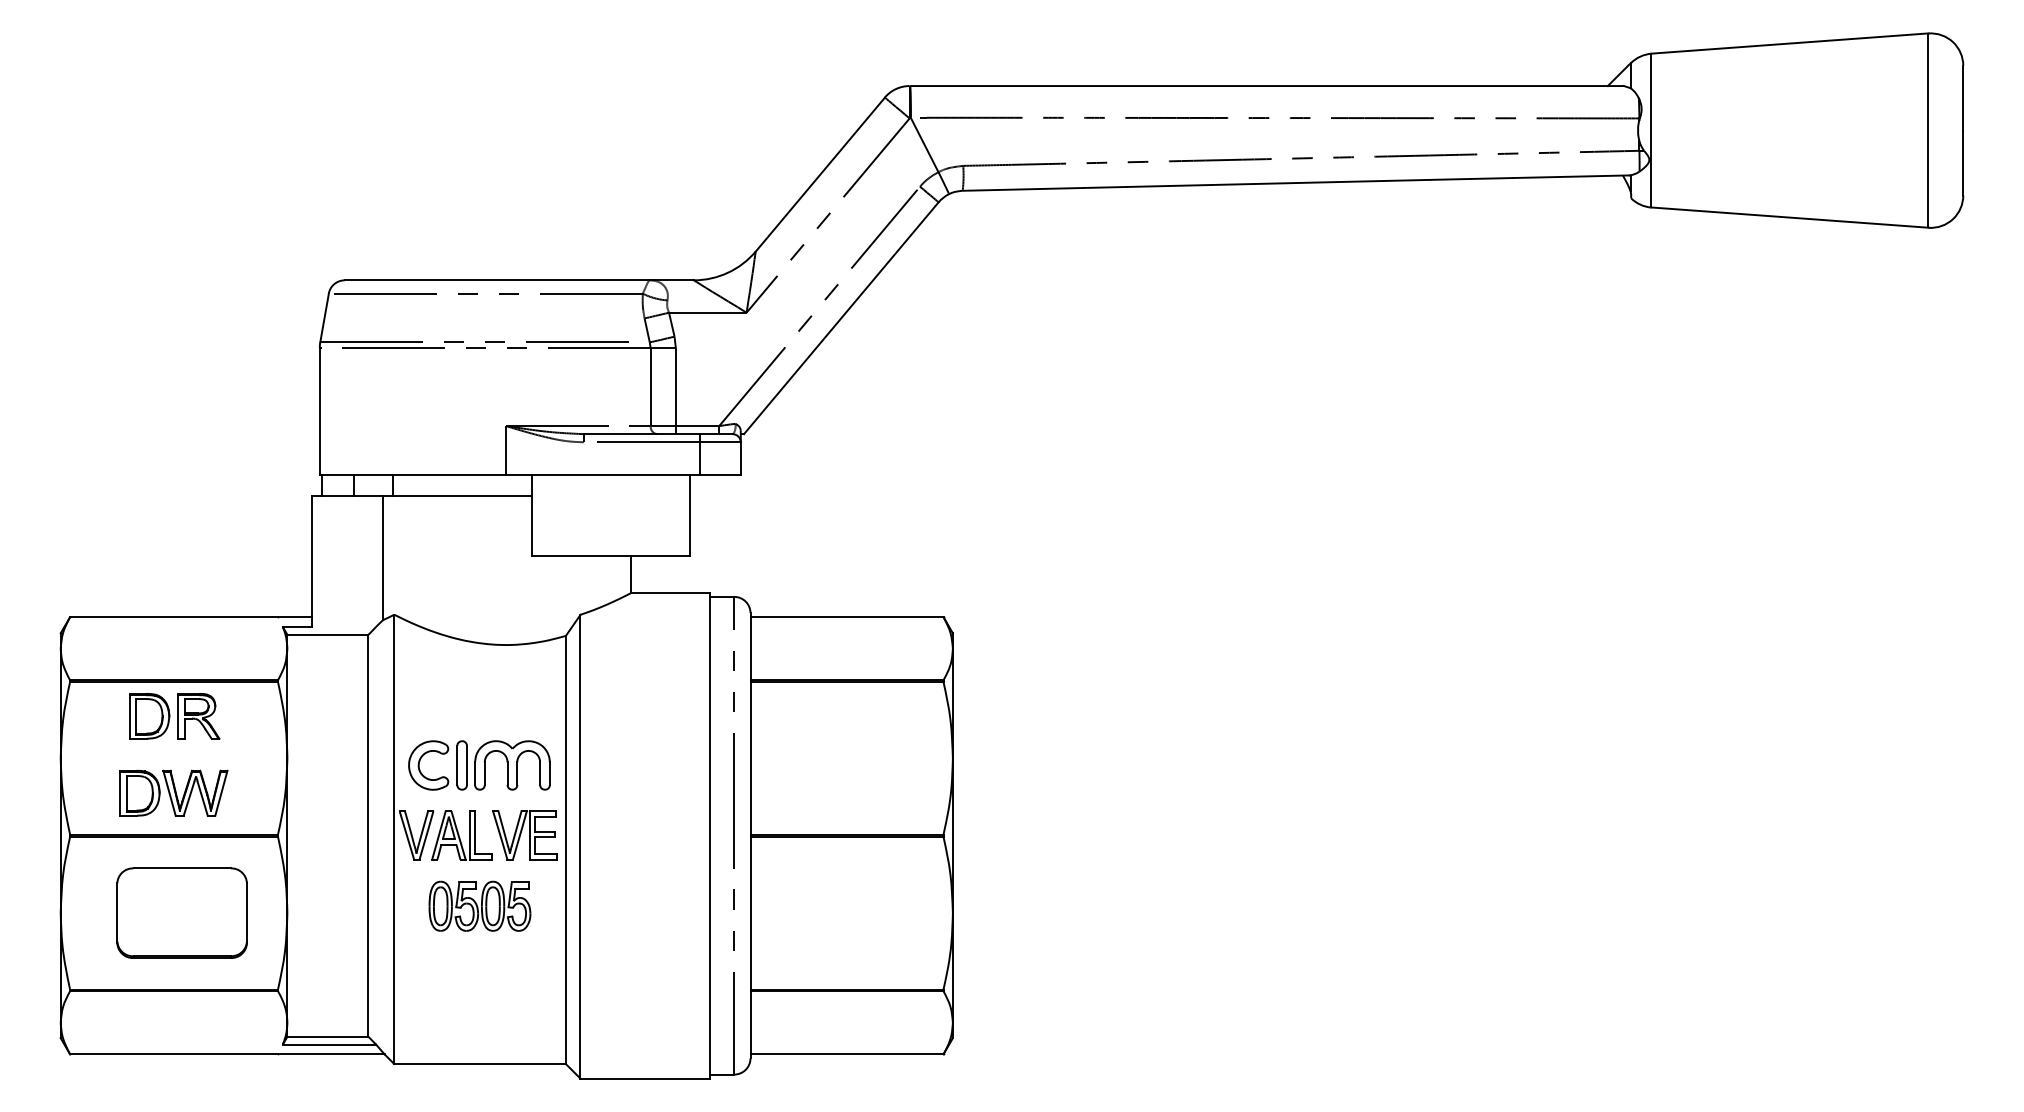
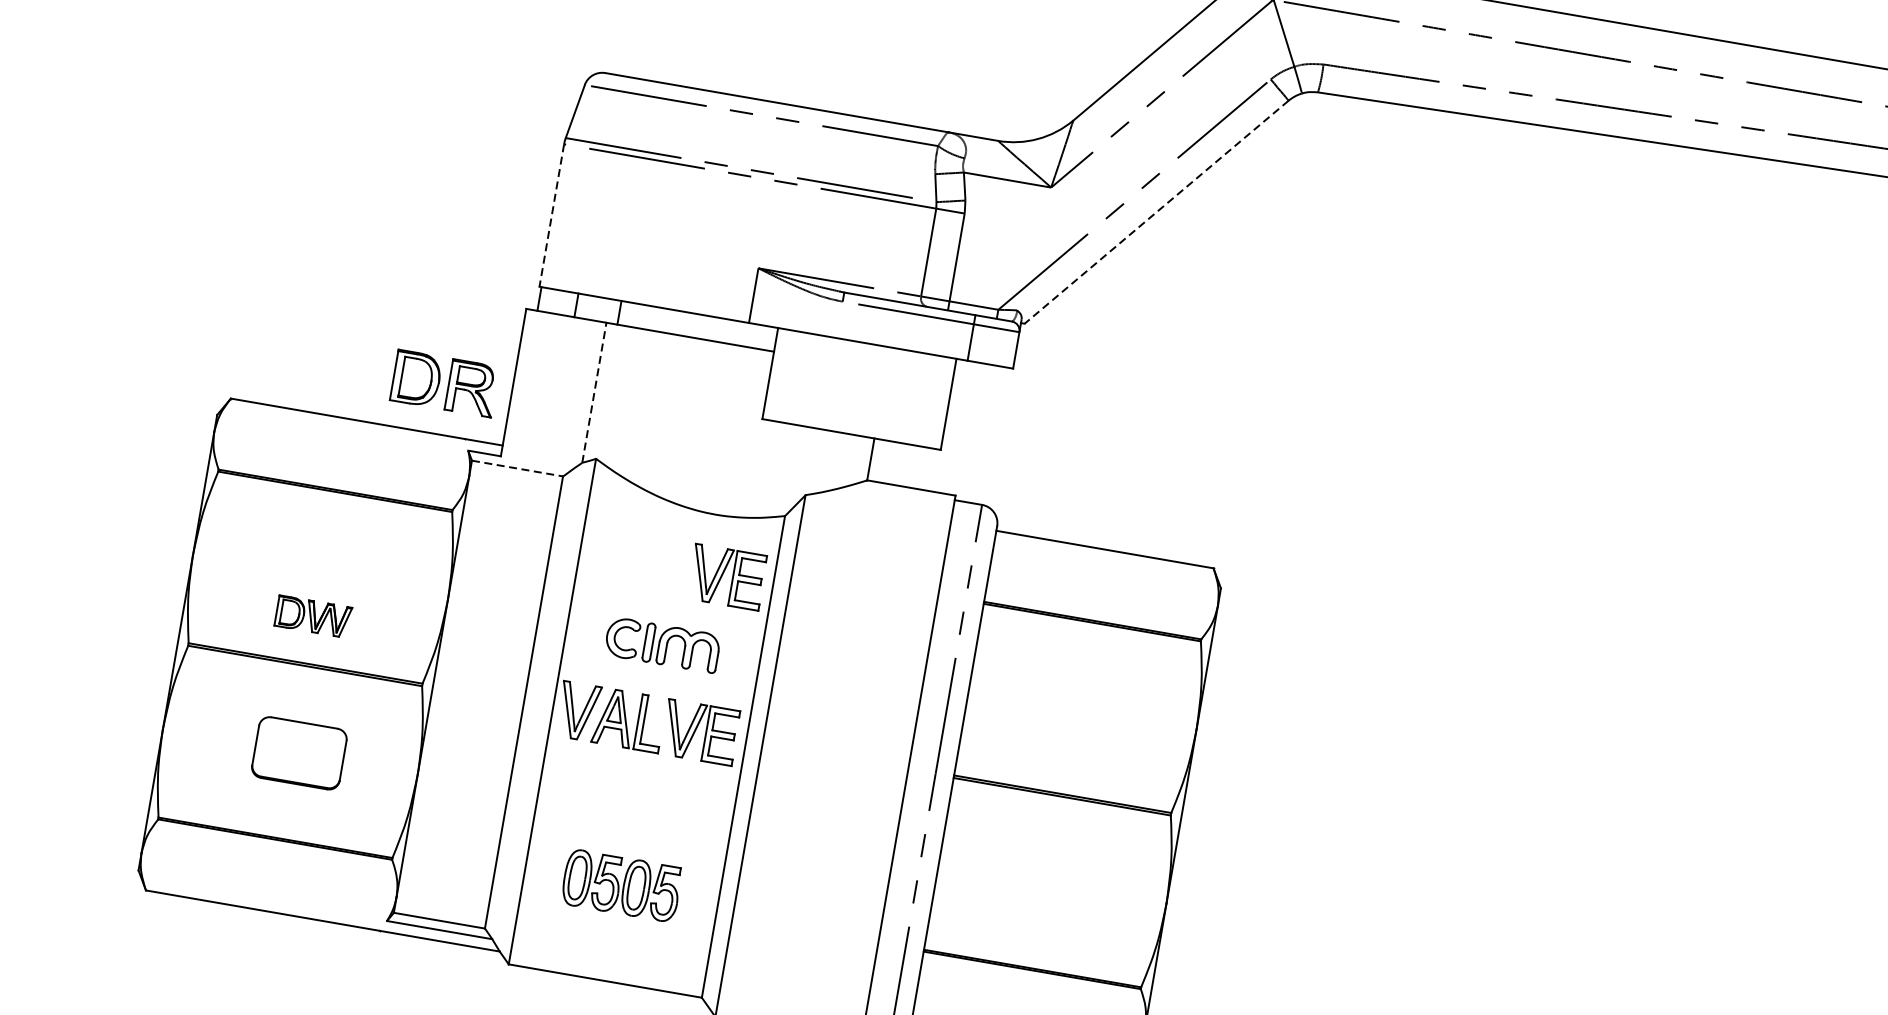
line: (841, 318) -> (1156, 212), solid -> dashed
line: (319, 411) -> (551, 215), solid -> dashed
line: (382, 557) -> (593, 392), solid -> dashed
line: (328, 634) -> (518, 468), solid -> dashed
part: (524, 697) -> (726, 577), added
part: (174, 716) -> (444, 383), moved
part: (479, 765) -> (662, 645), size x0.7
part: (173, 792) -> (313, 615), size x0.6
part: (479, 905) -> (621, 884), moved
part: (181, 912) -> (298, 752), size x0.6

